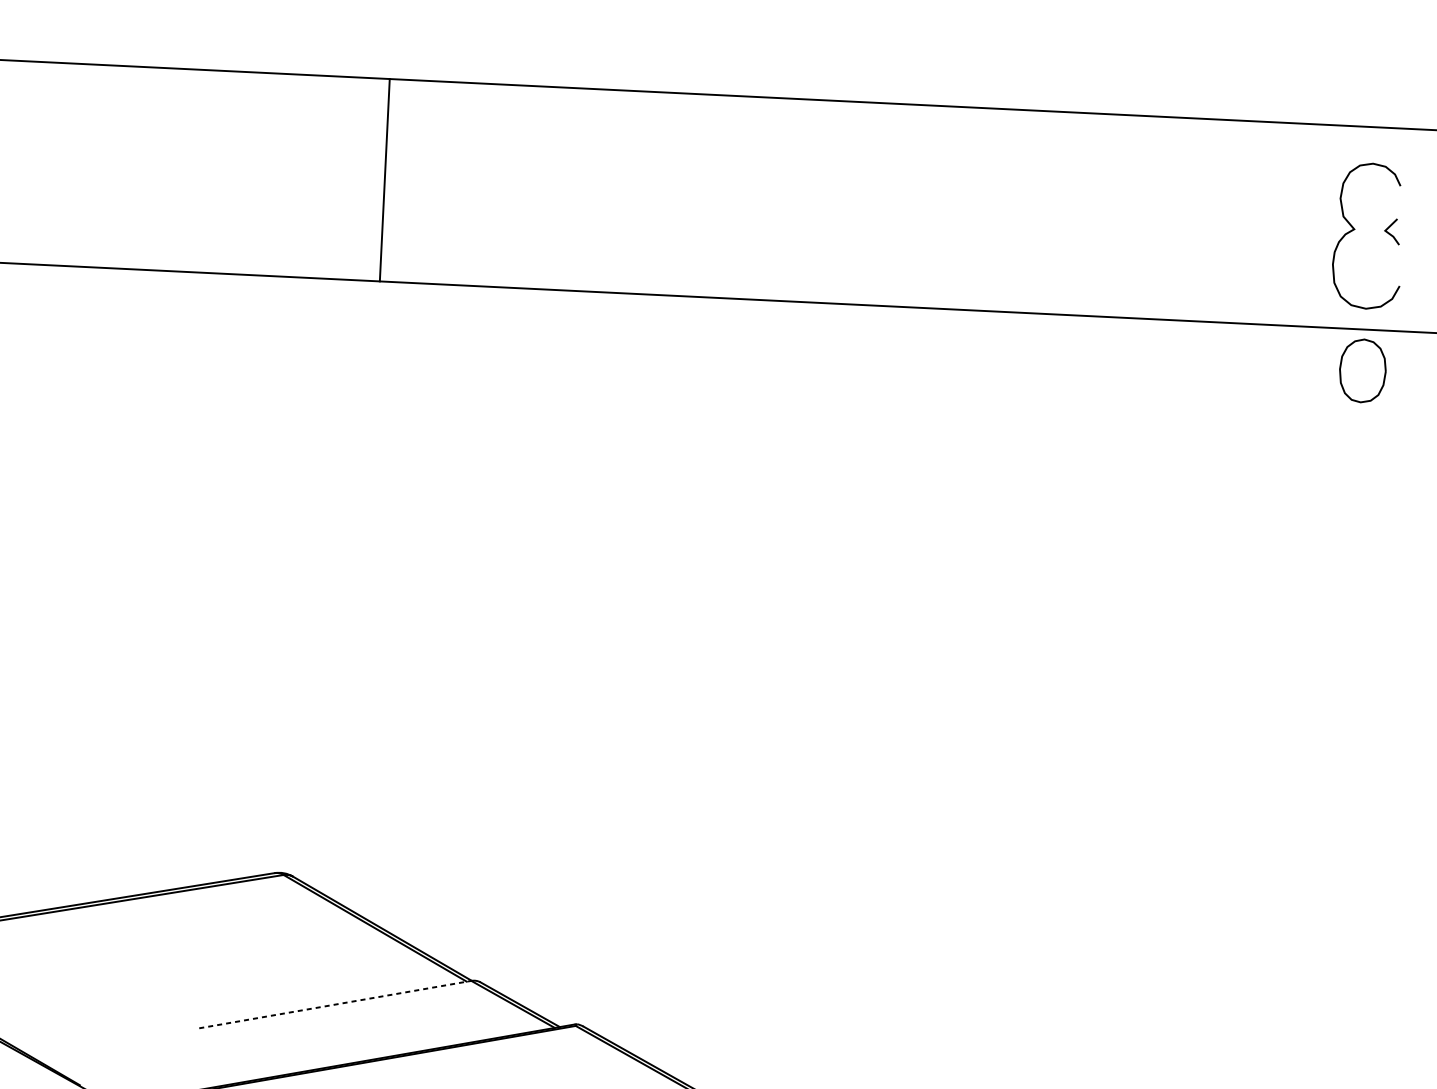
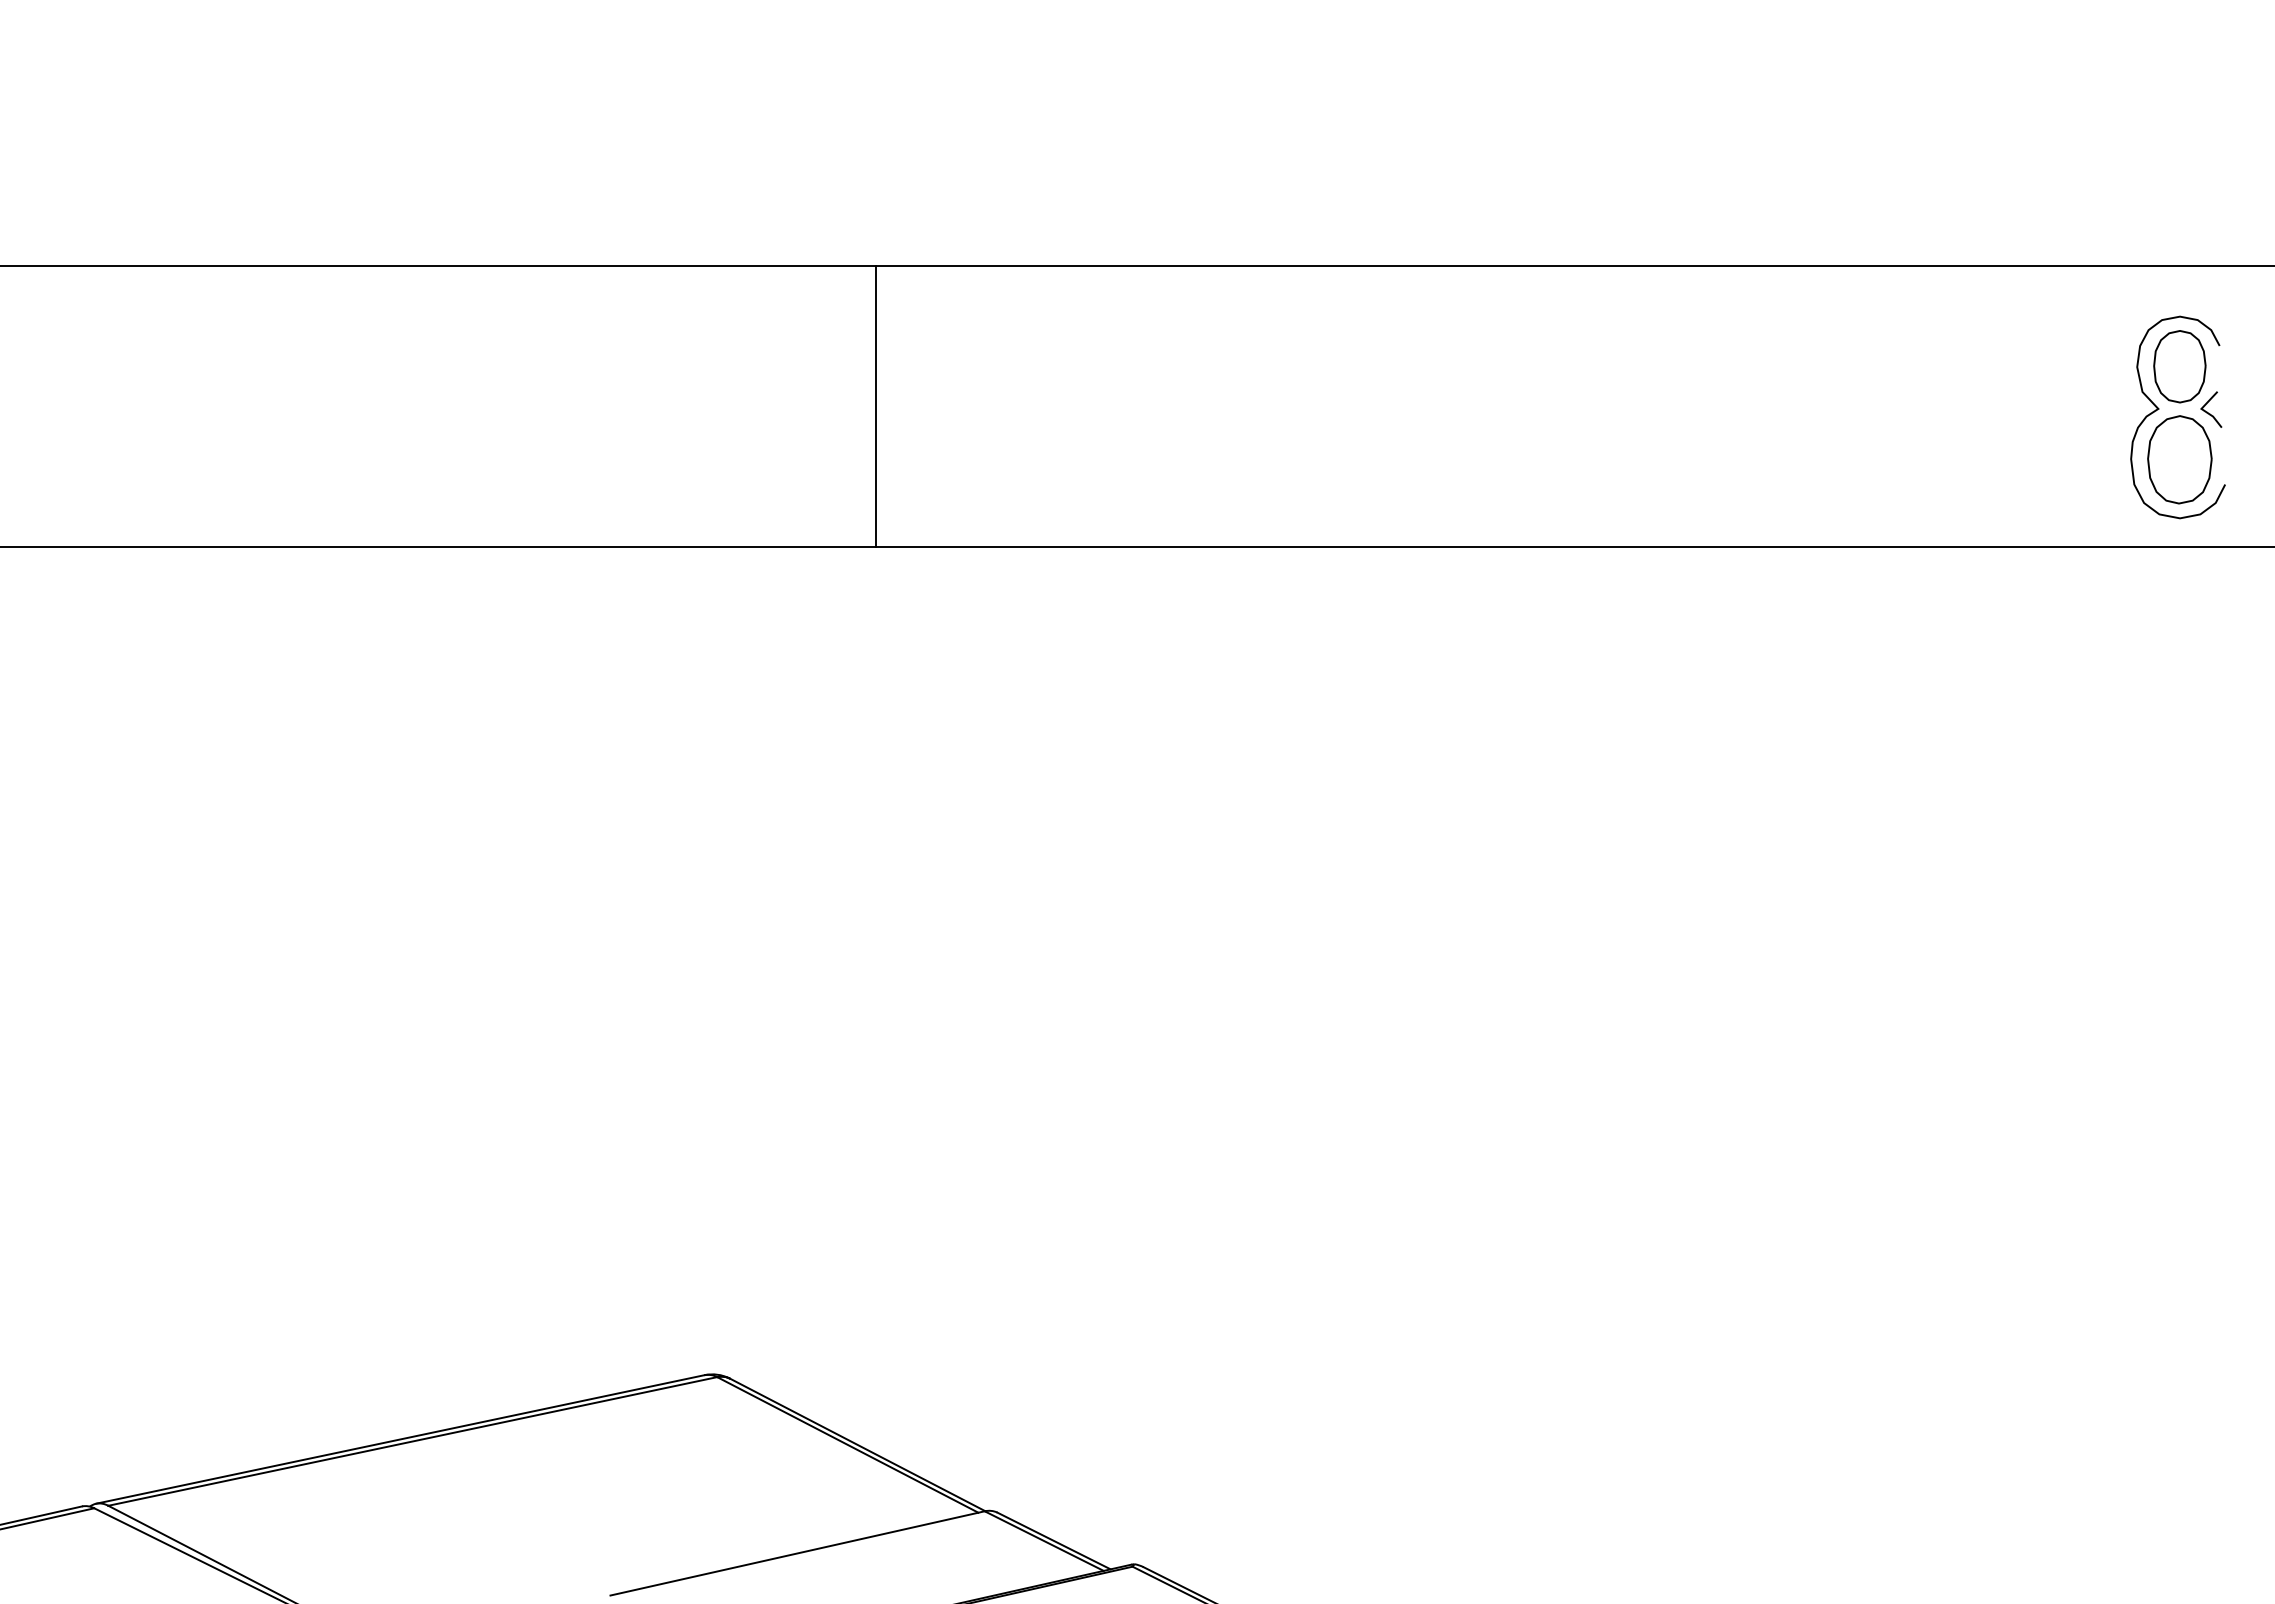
line: (384, 180) -> (876, 406), moved
part: (1370, 199) -> (2179, 366), added
part: (1362, 370) -> (2179, 459), moved
line: (335, 1004) -> (797, 1553), dashed -> solid

